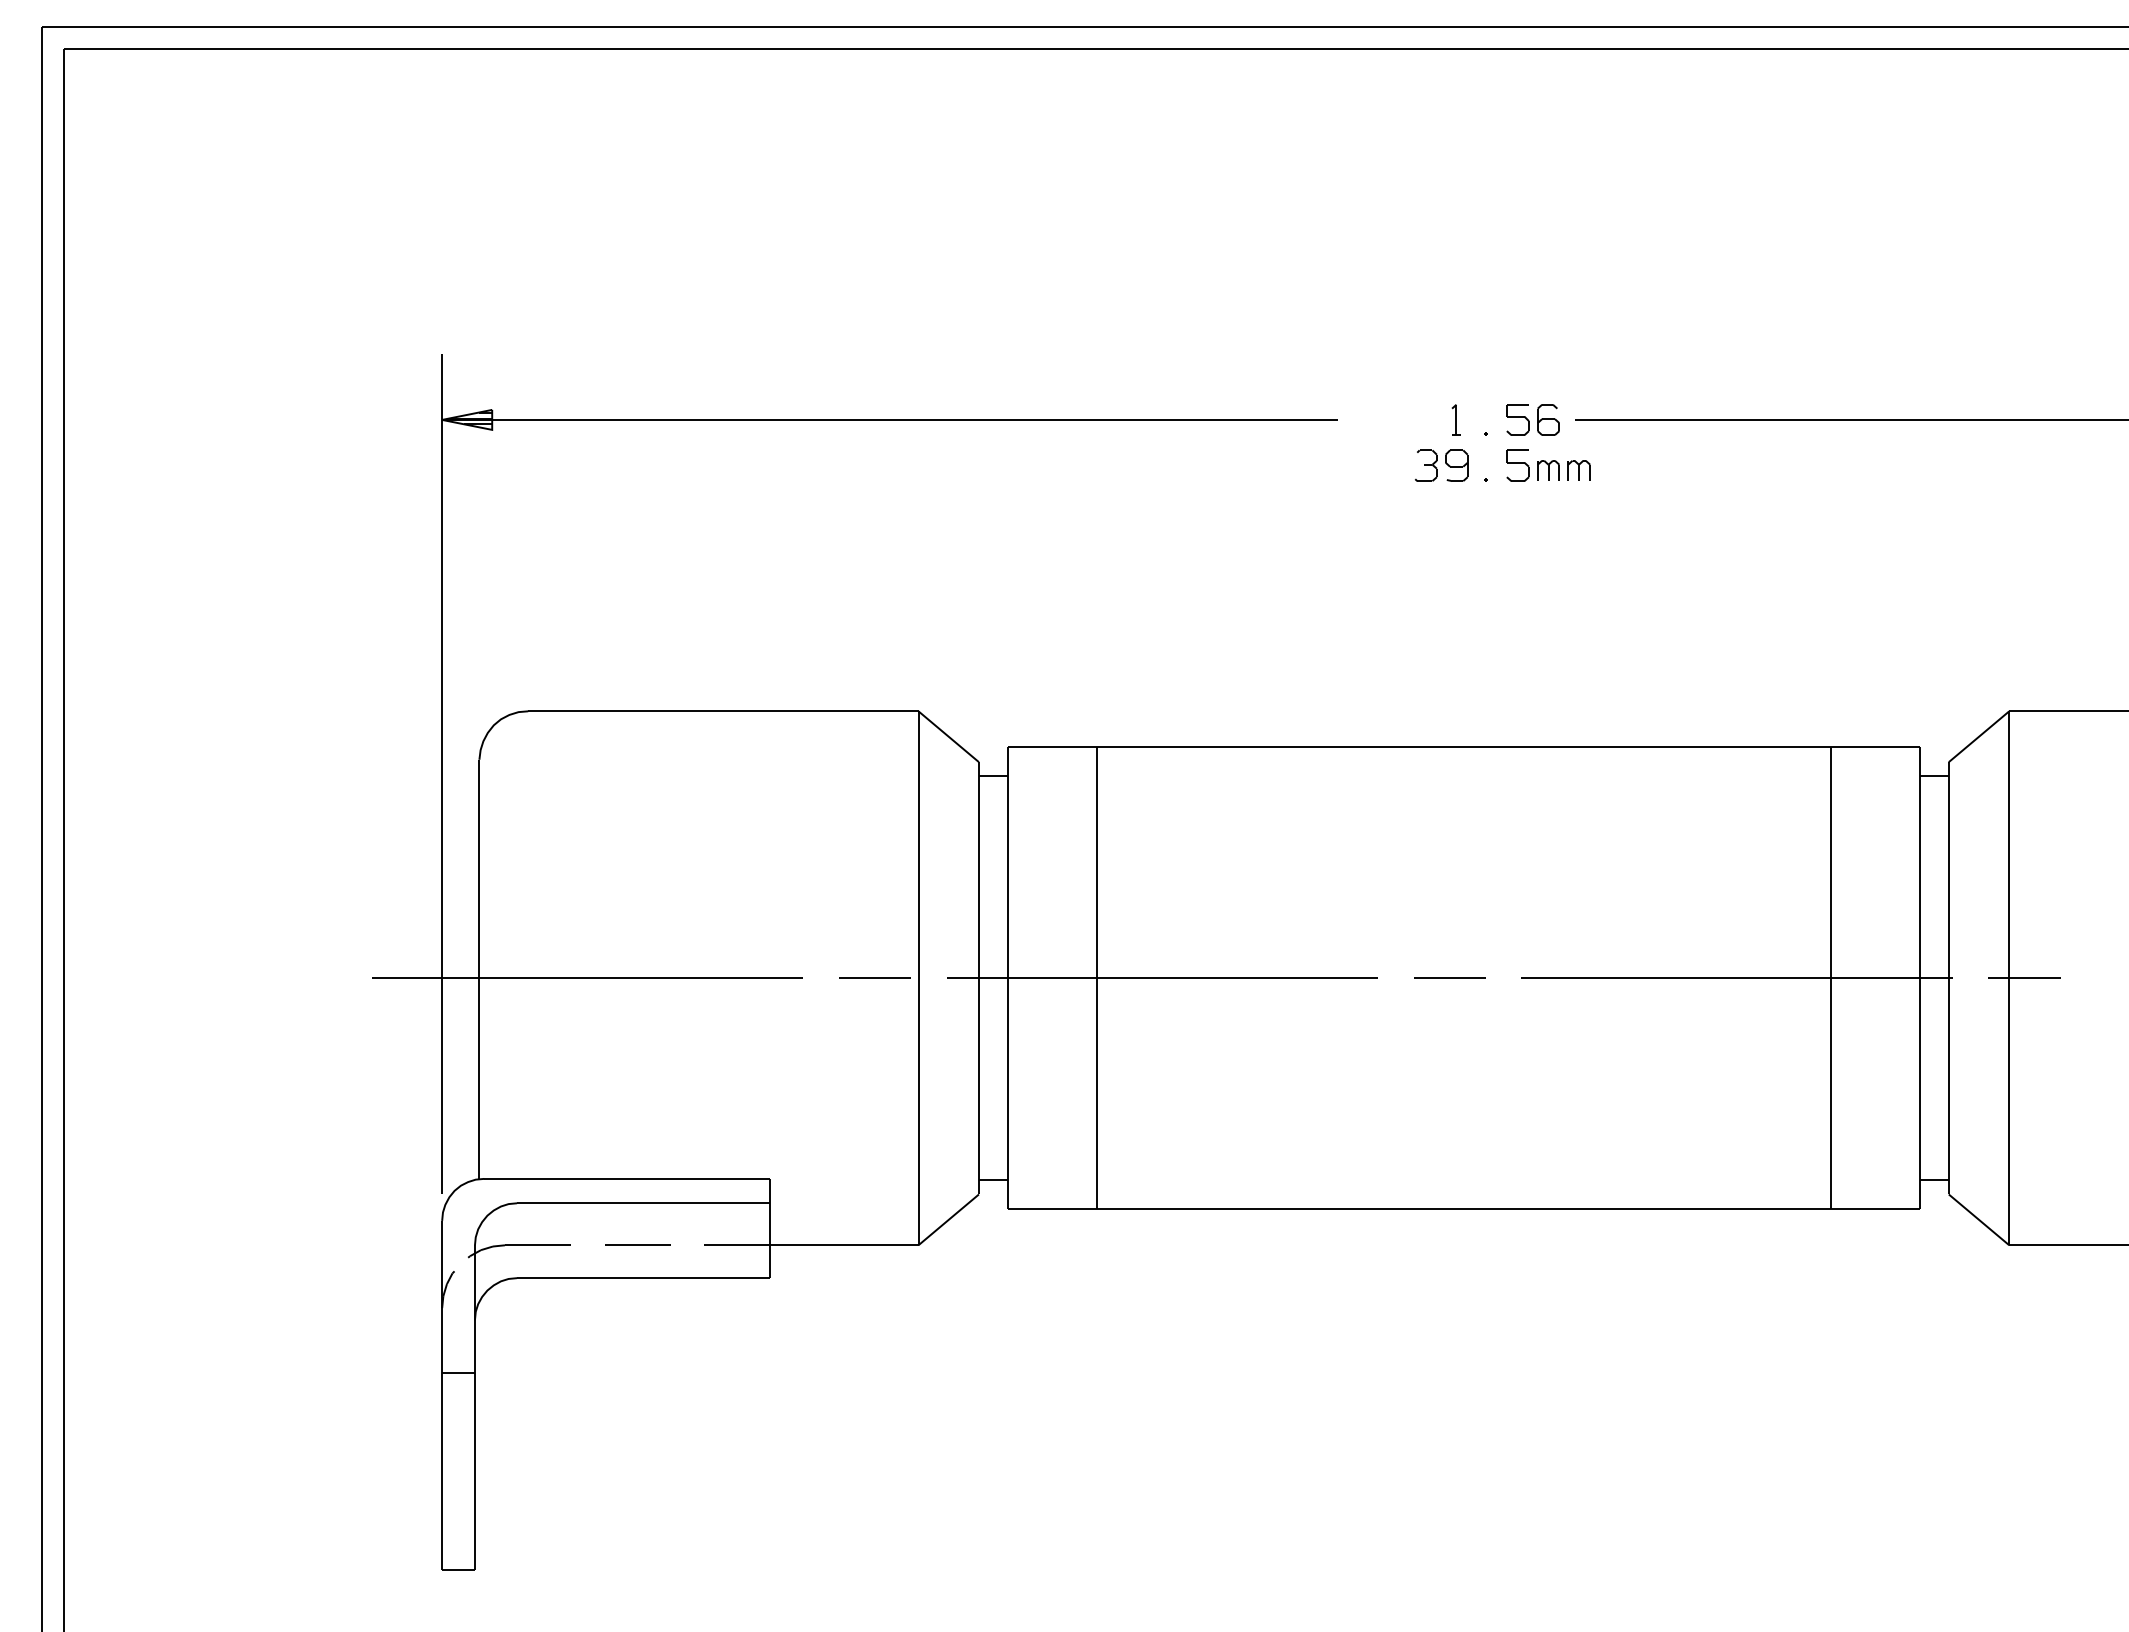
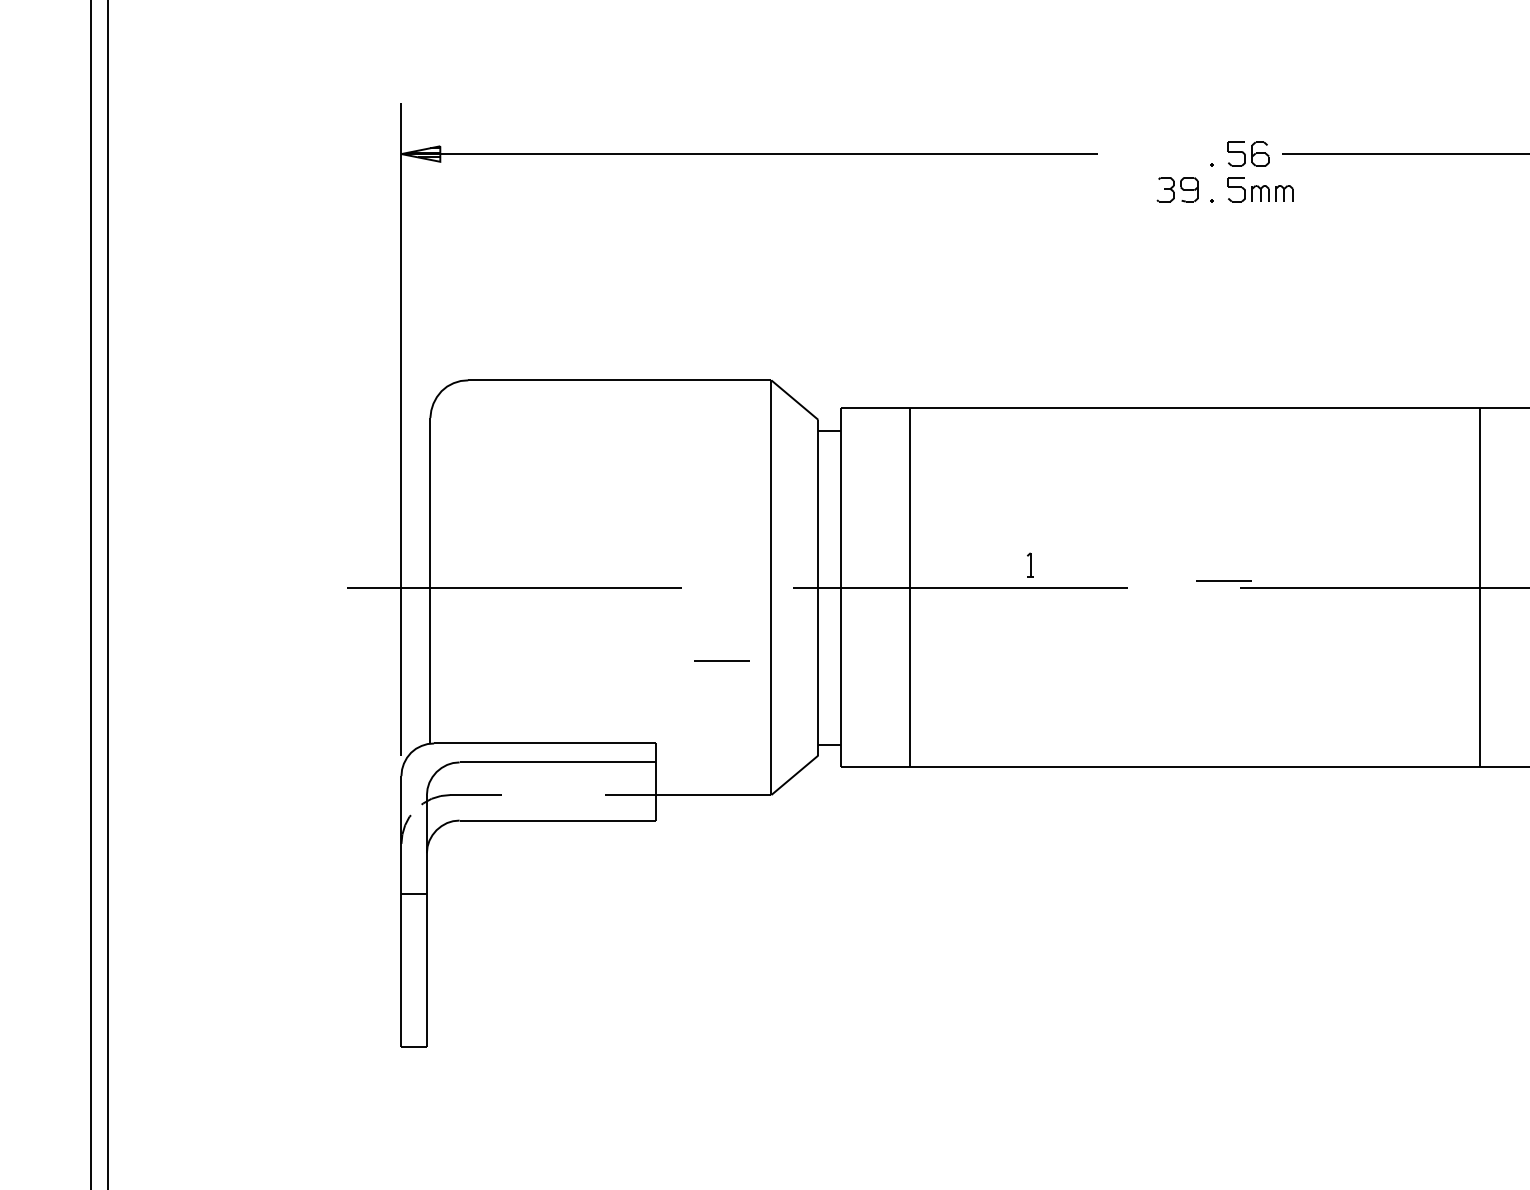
part: (1455, 419) -> (1029, 564), moved
line: (874, 977) -> (721, 660), moved
line: (1449, 977) -> (1224, 580), moved
line: (637, 1244) -> (553, 794), removed

